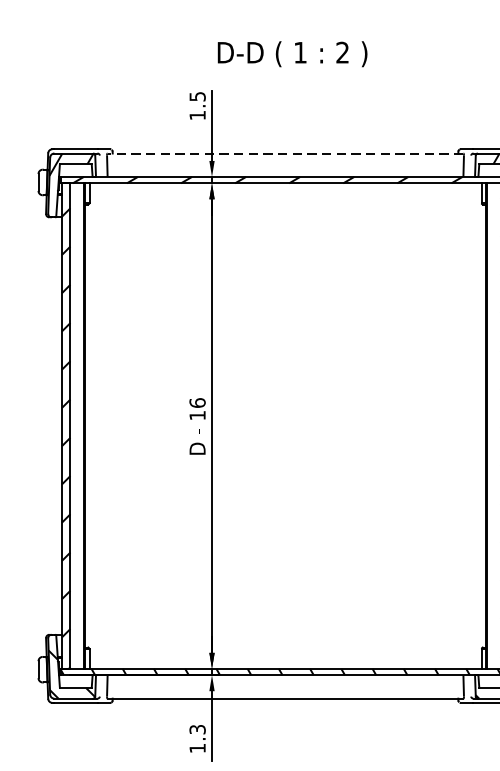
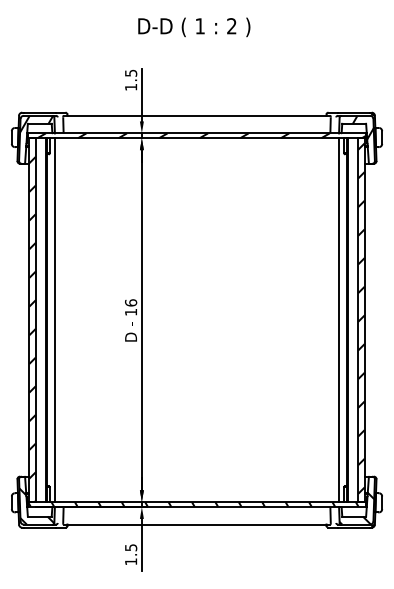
text: (292, 54) -> (194, 27), moved
line: (284, 153) -> (196, 115), dashed -> solid
line: (95, 426) -> (54, 320), added
line: (475, 426) -> (339, 320), added
text: (196, 729) -> (130, 547), 1.3 -> 1.5

